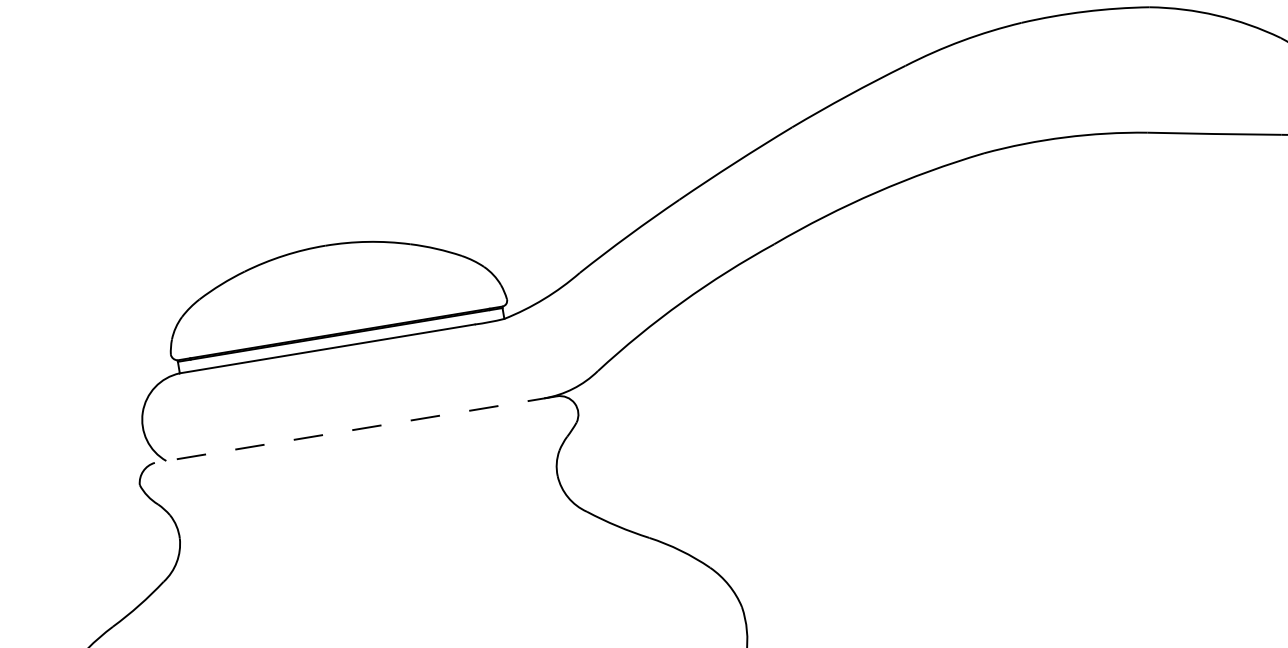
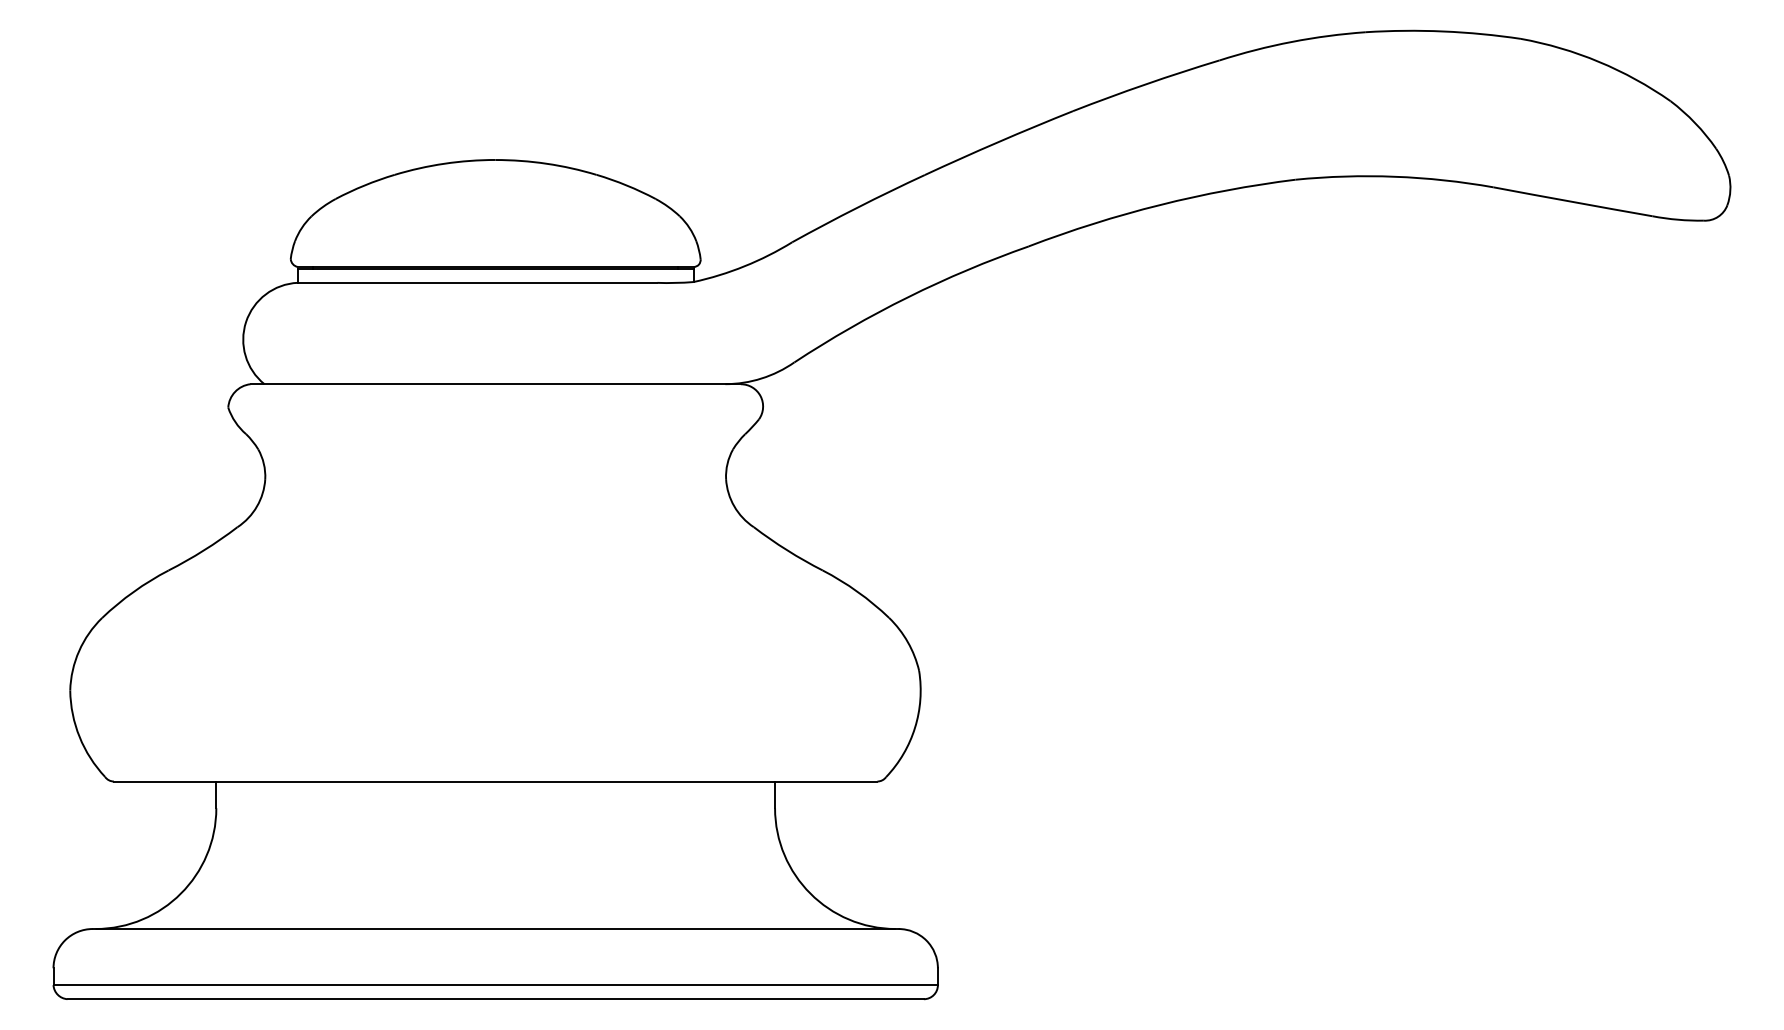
line: (355, 429) -> (495, 384), dashed -> solid

